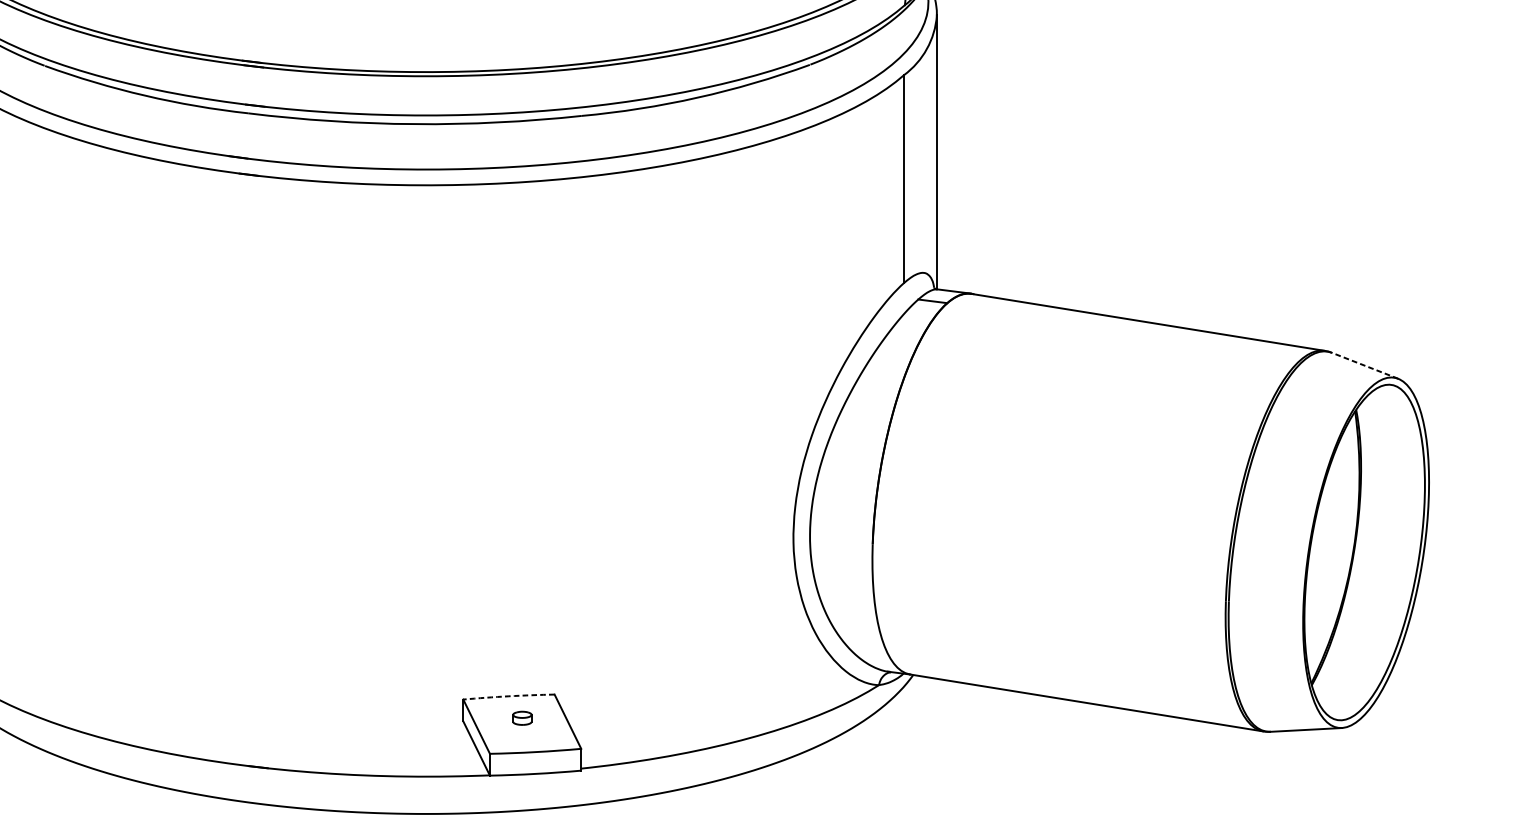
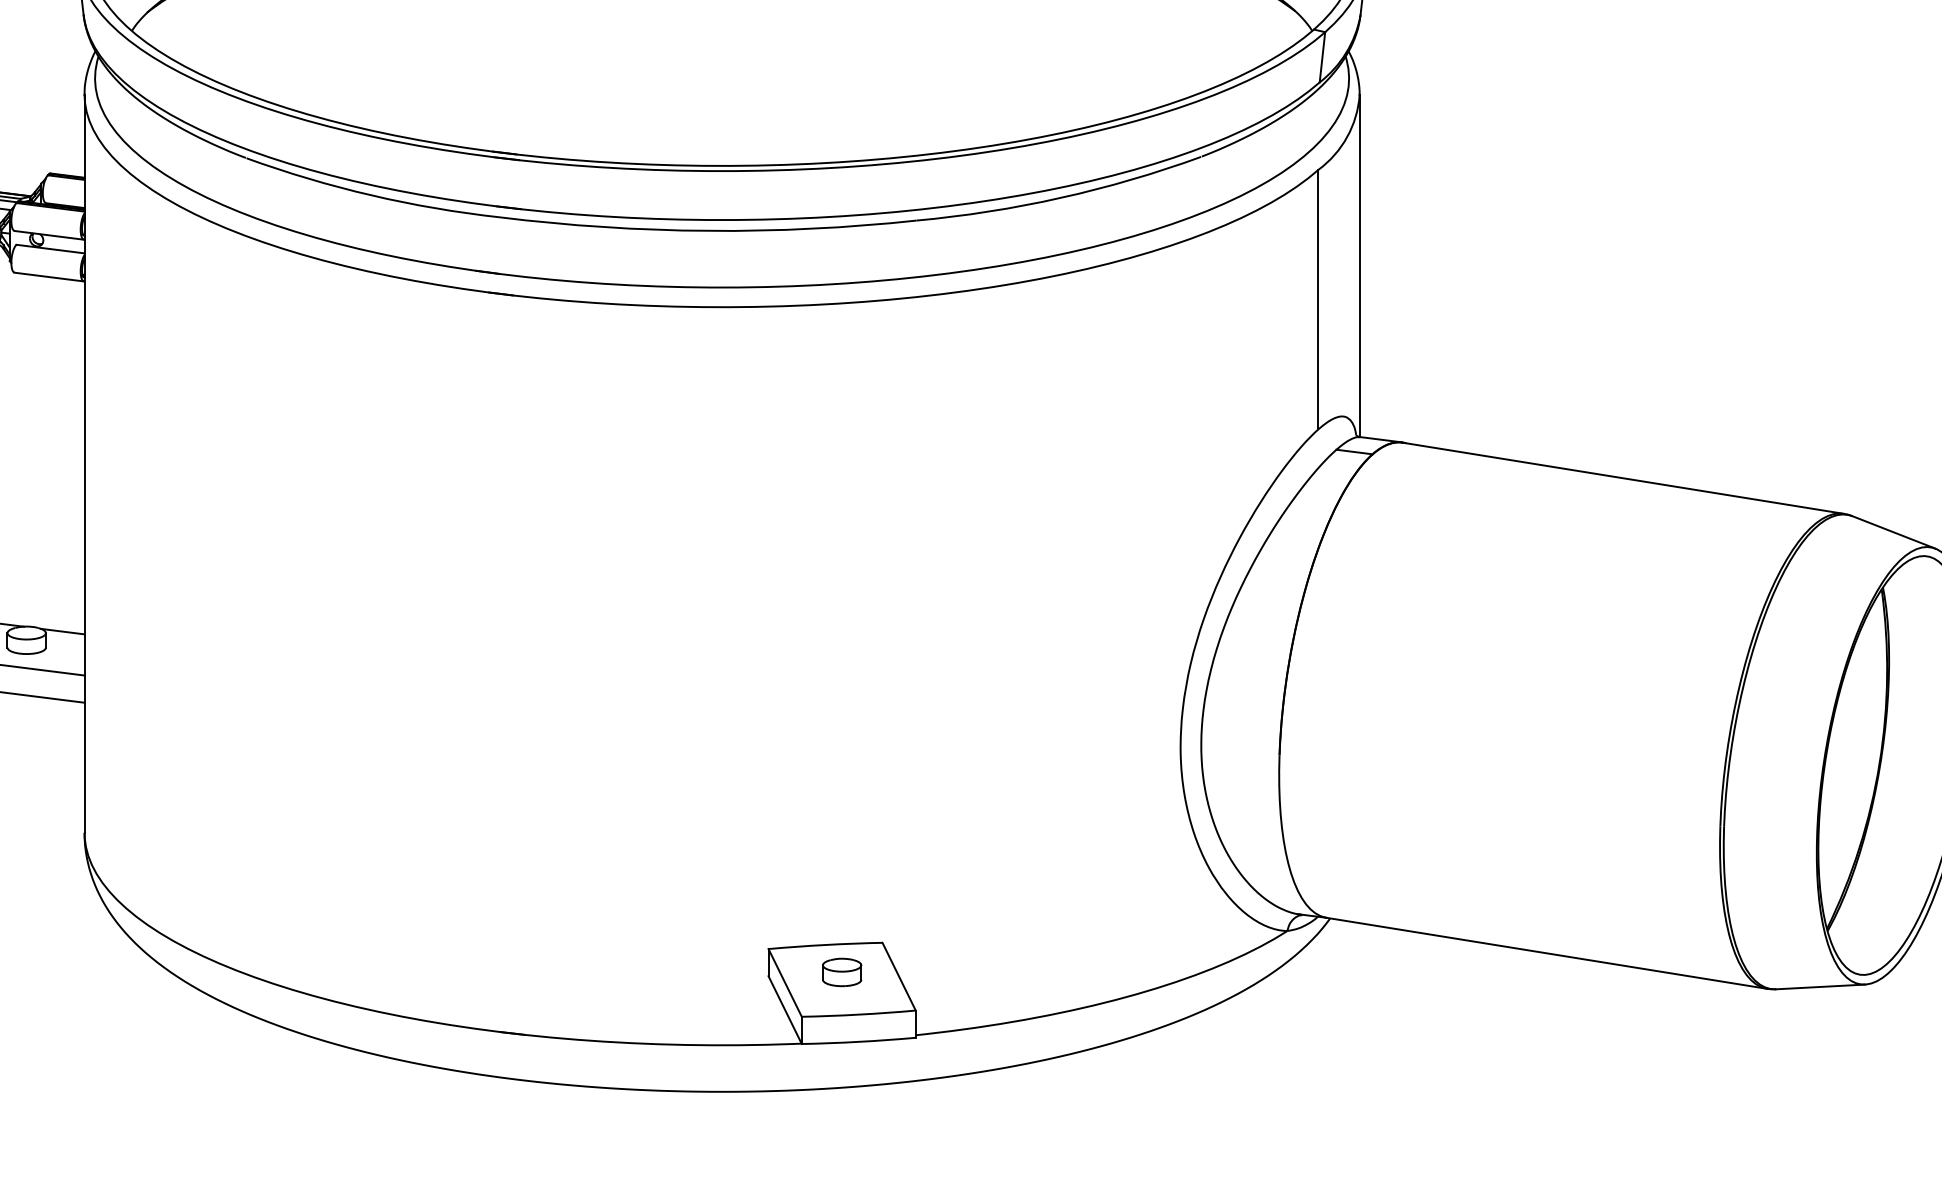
line: (1364, 365) -> (1893, 532), dashed -> solid
arc: (508, 695) -> (825, 944), dashed -> solid
part: (522, 718) -> (842, 972), size x1.67

